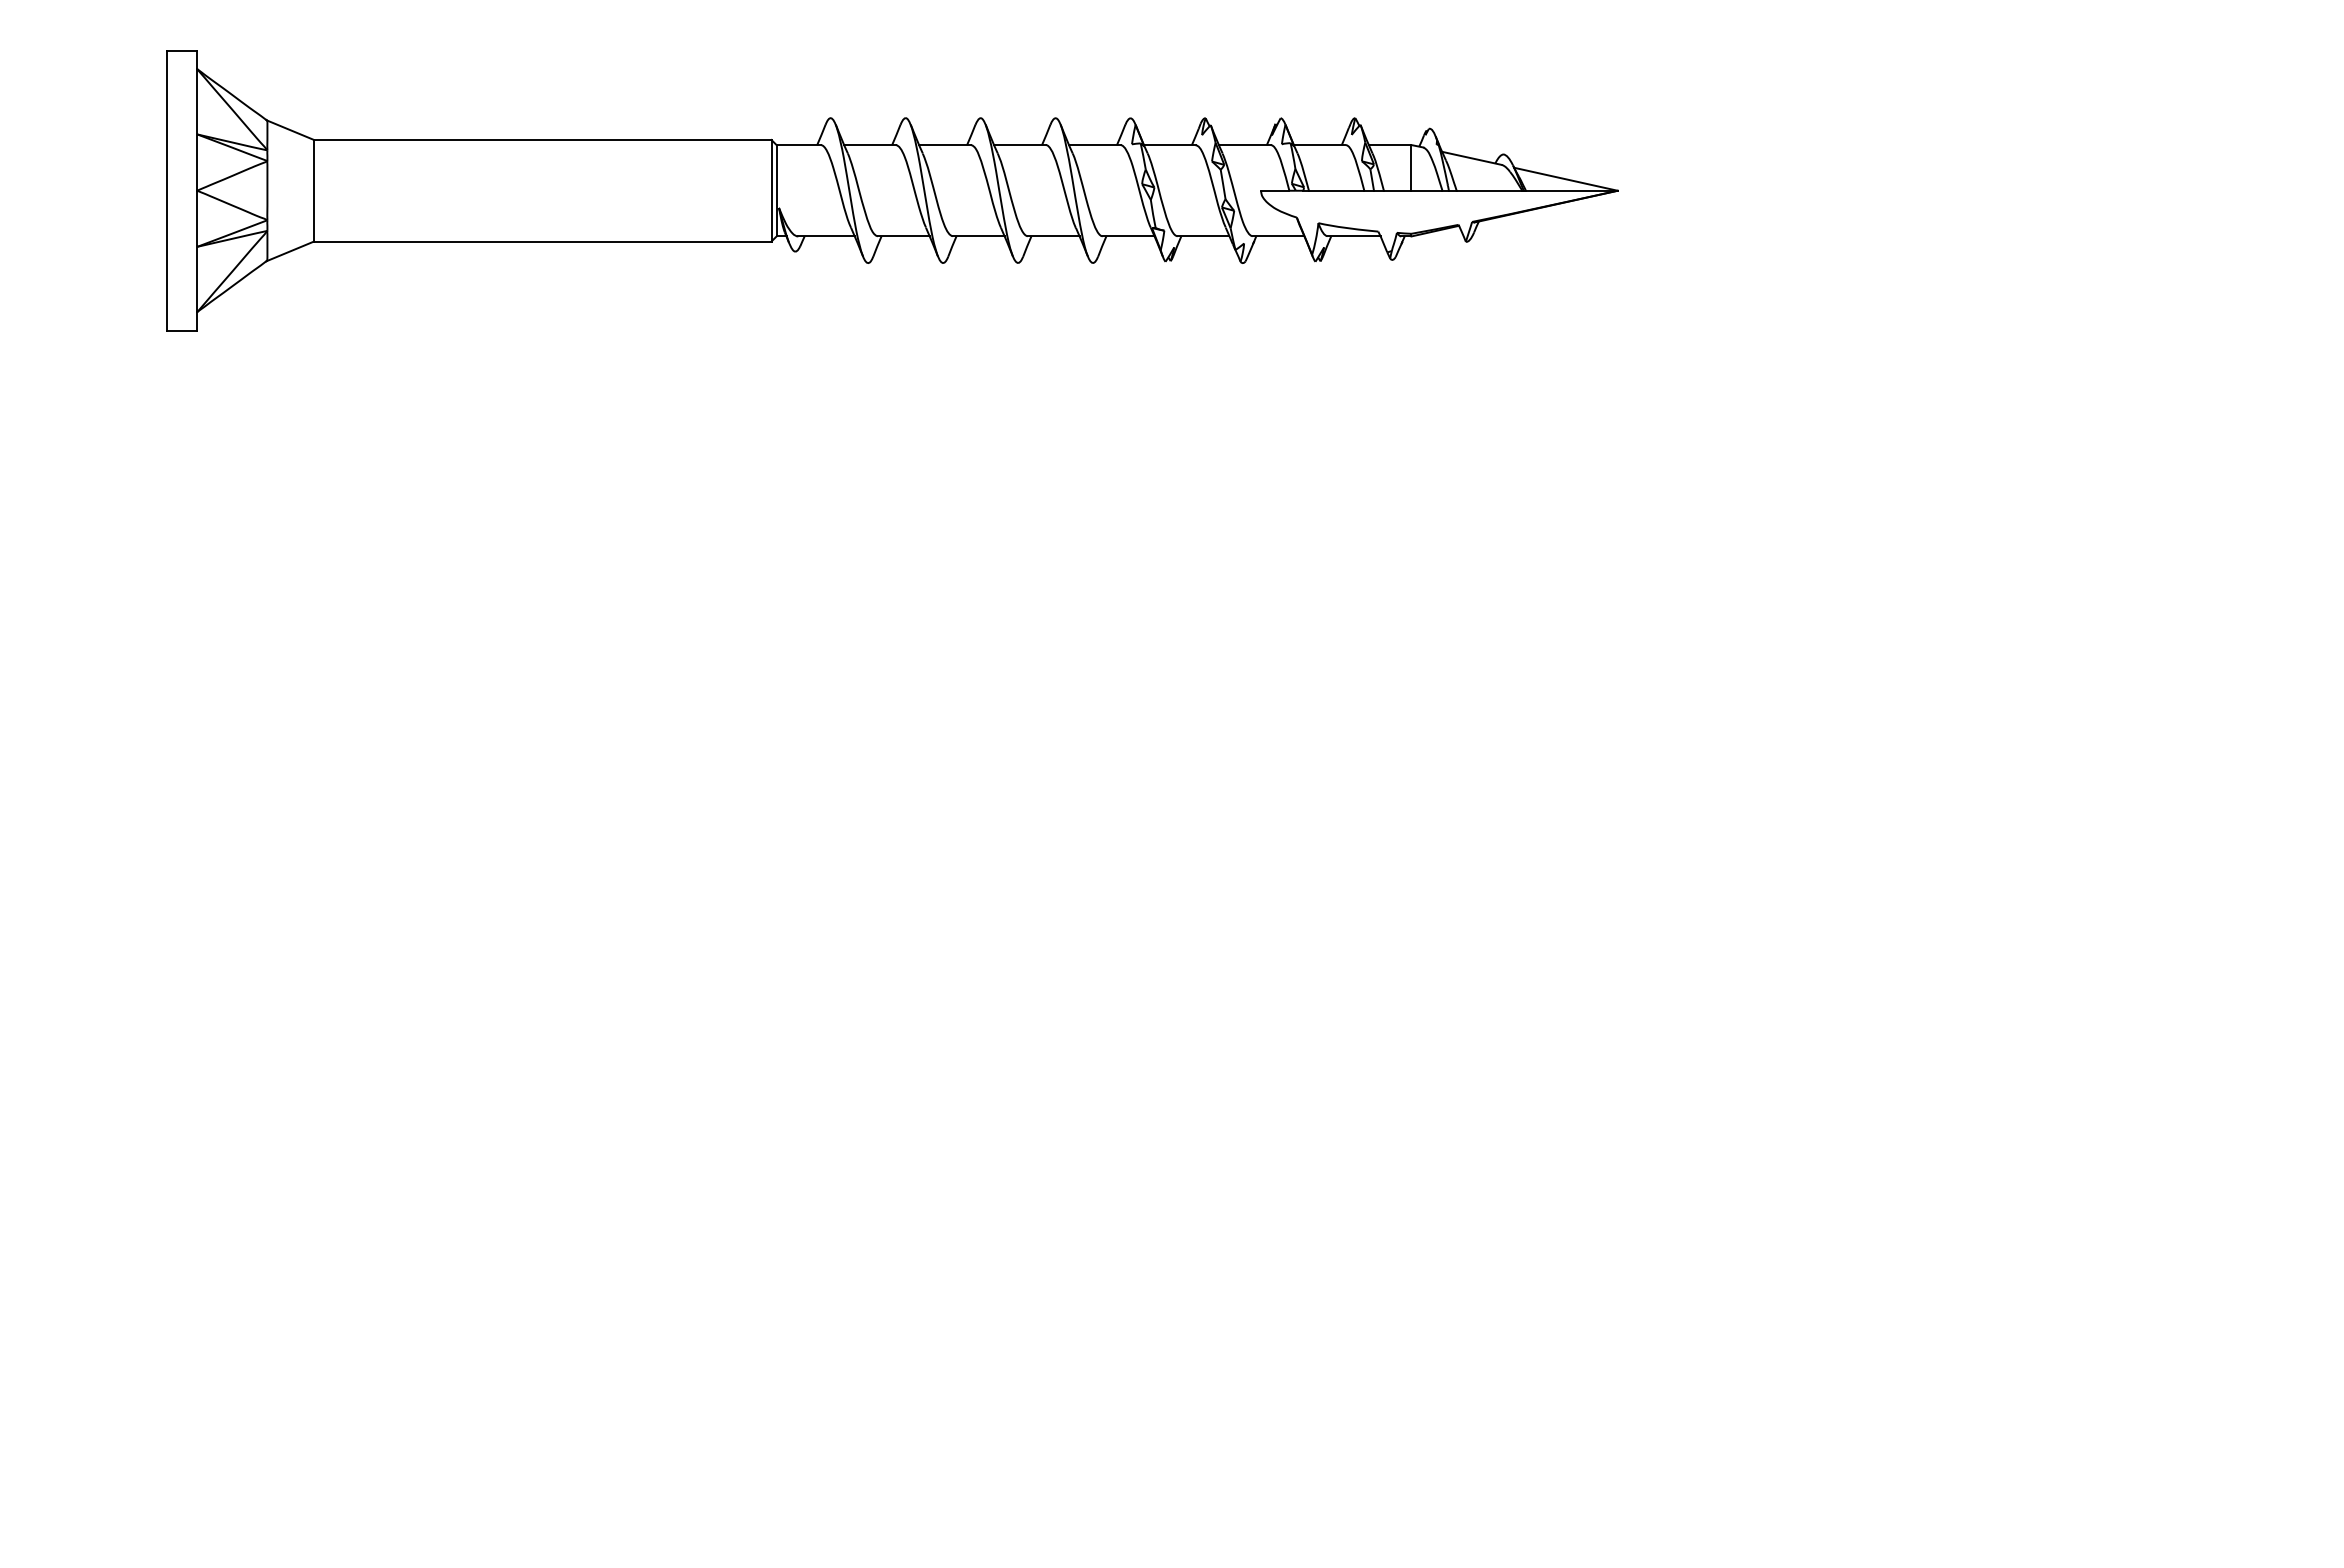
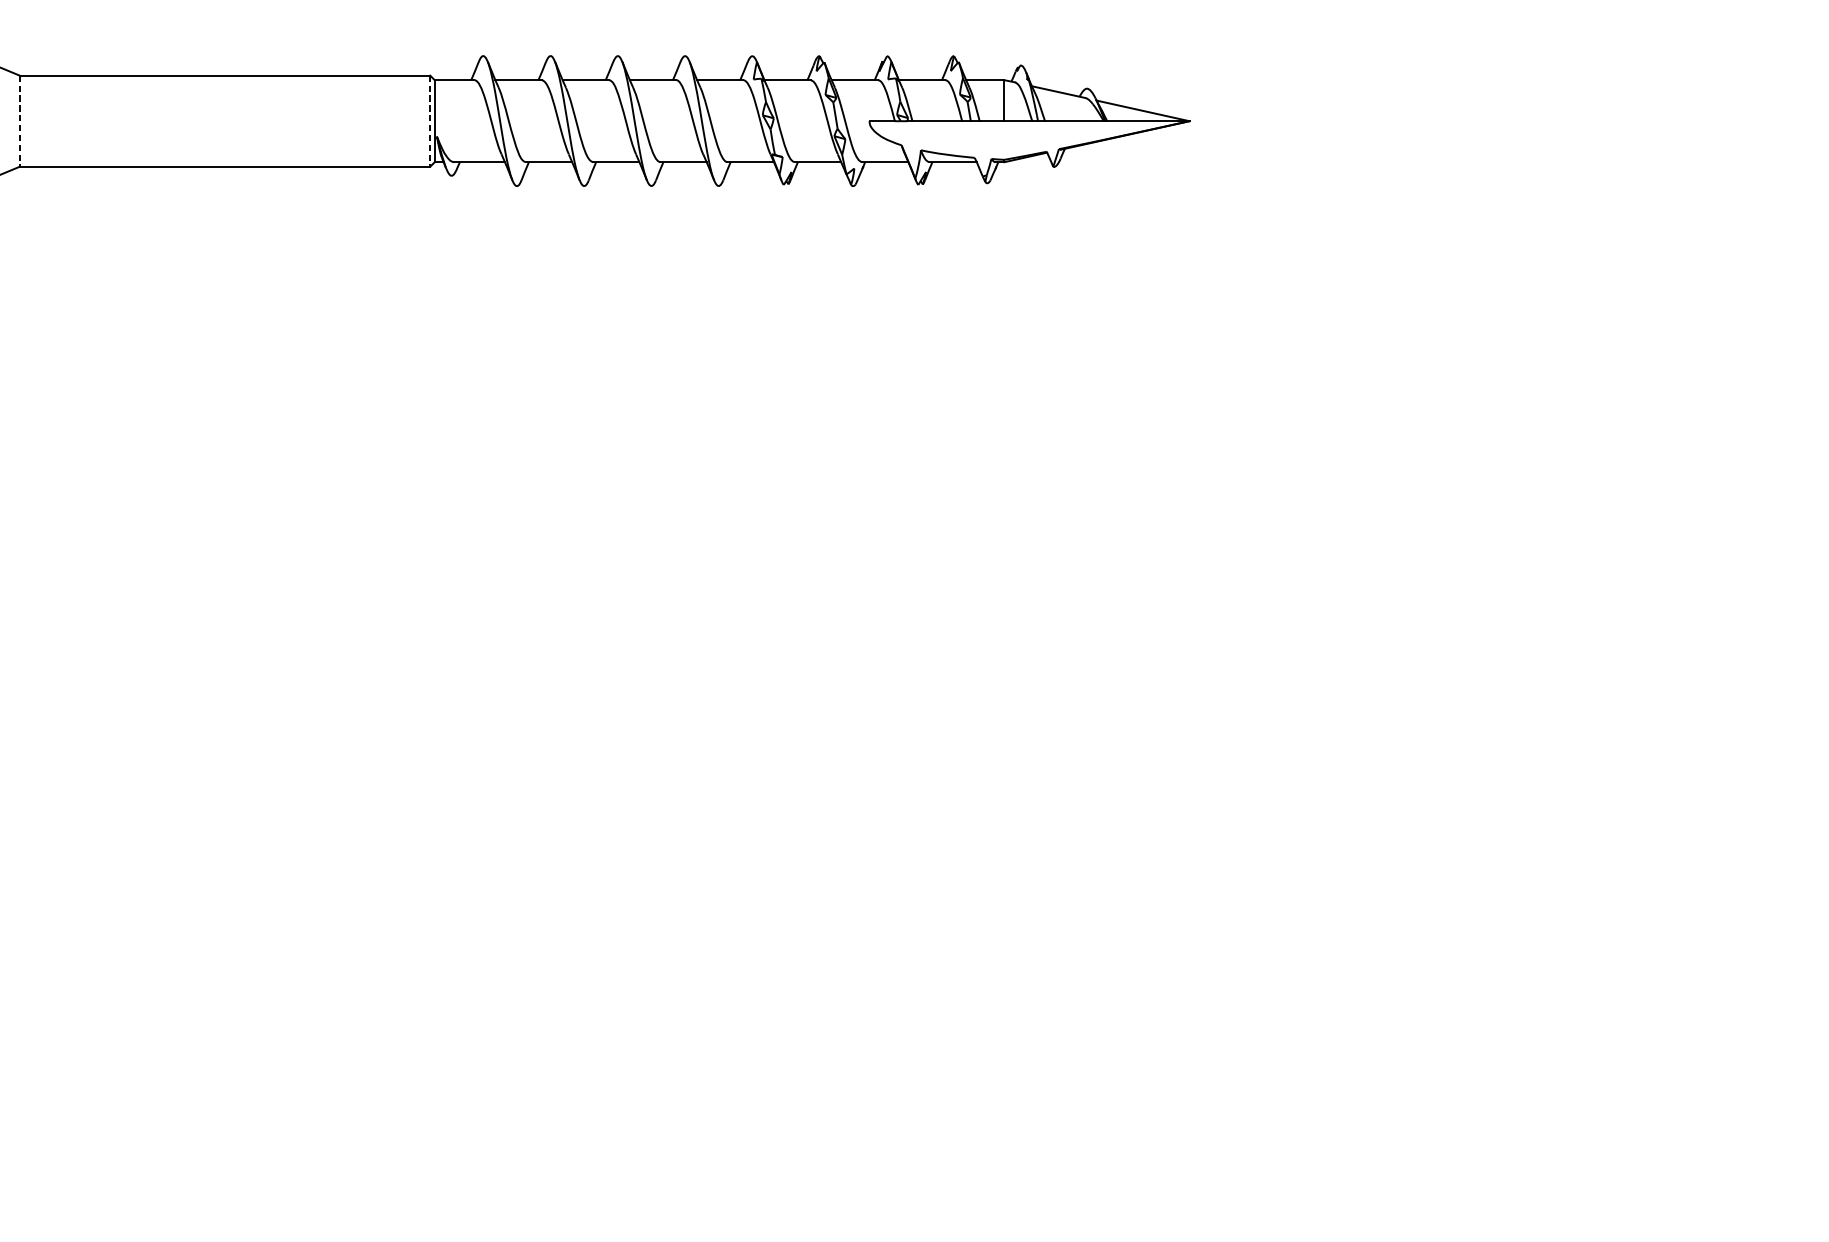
line: (314, 190) -> (20, 120), solid -> dashed
line: (771, 190) -> (430, 120), solid -> dashed

